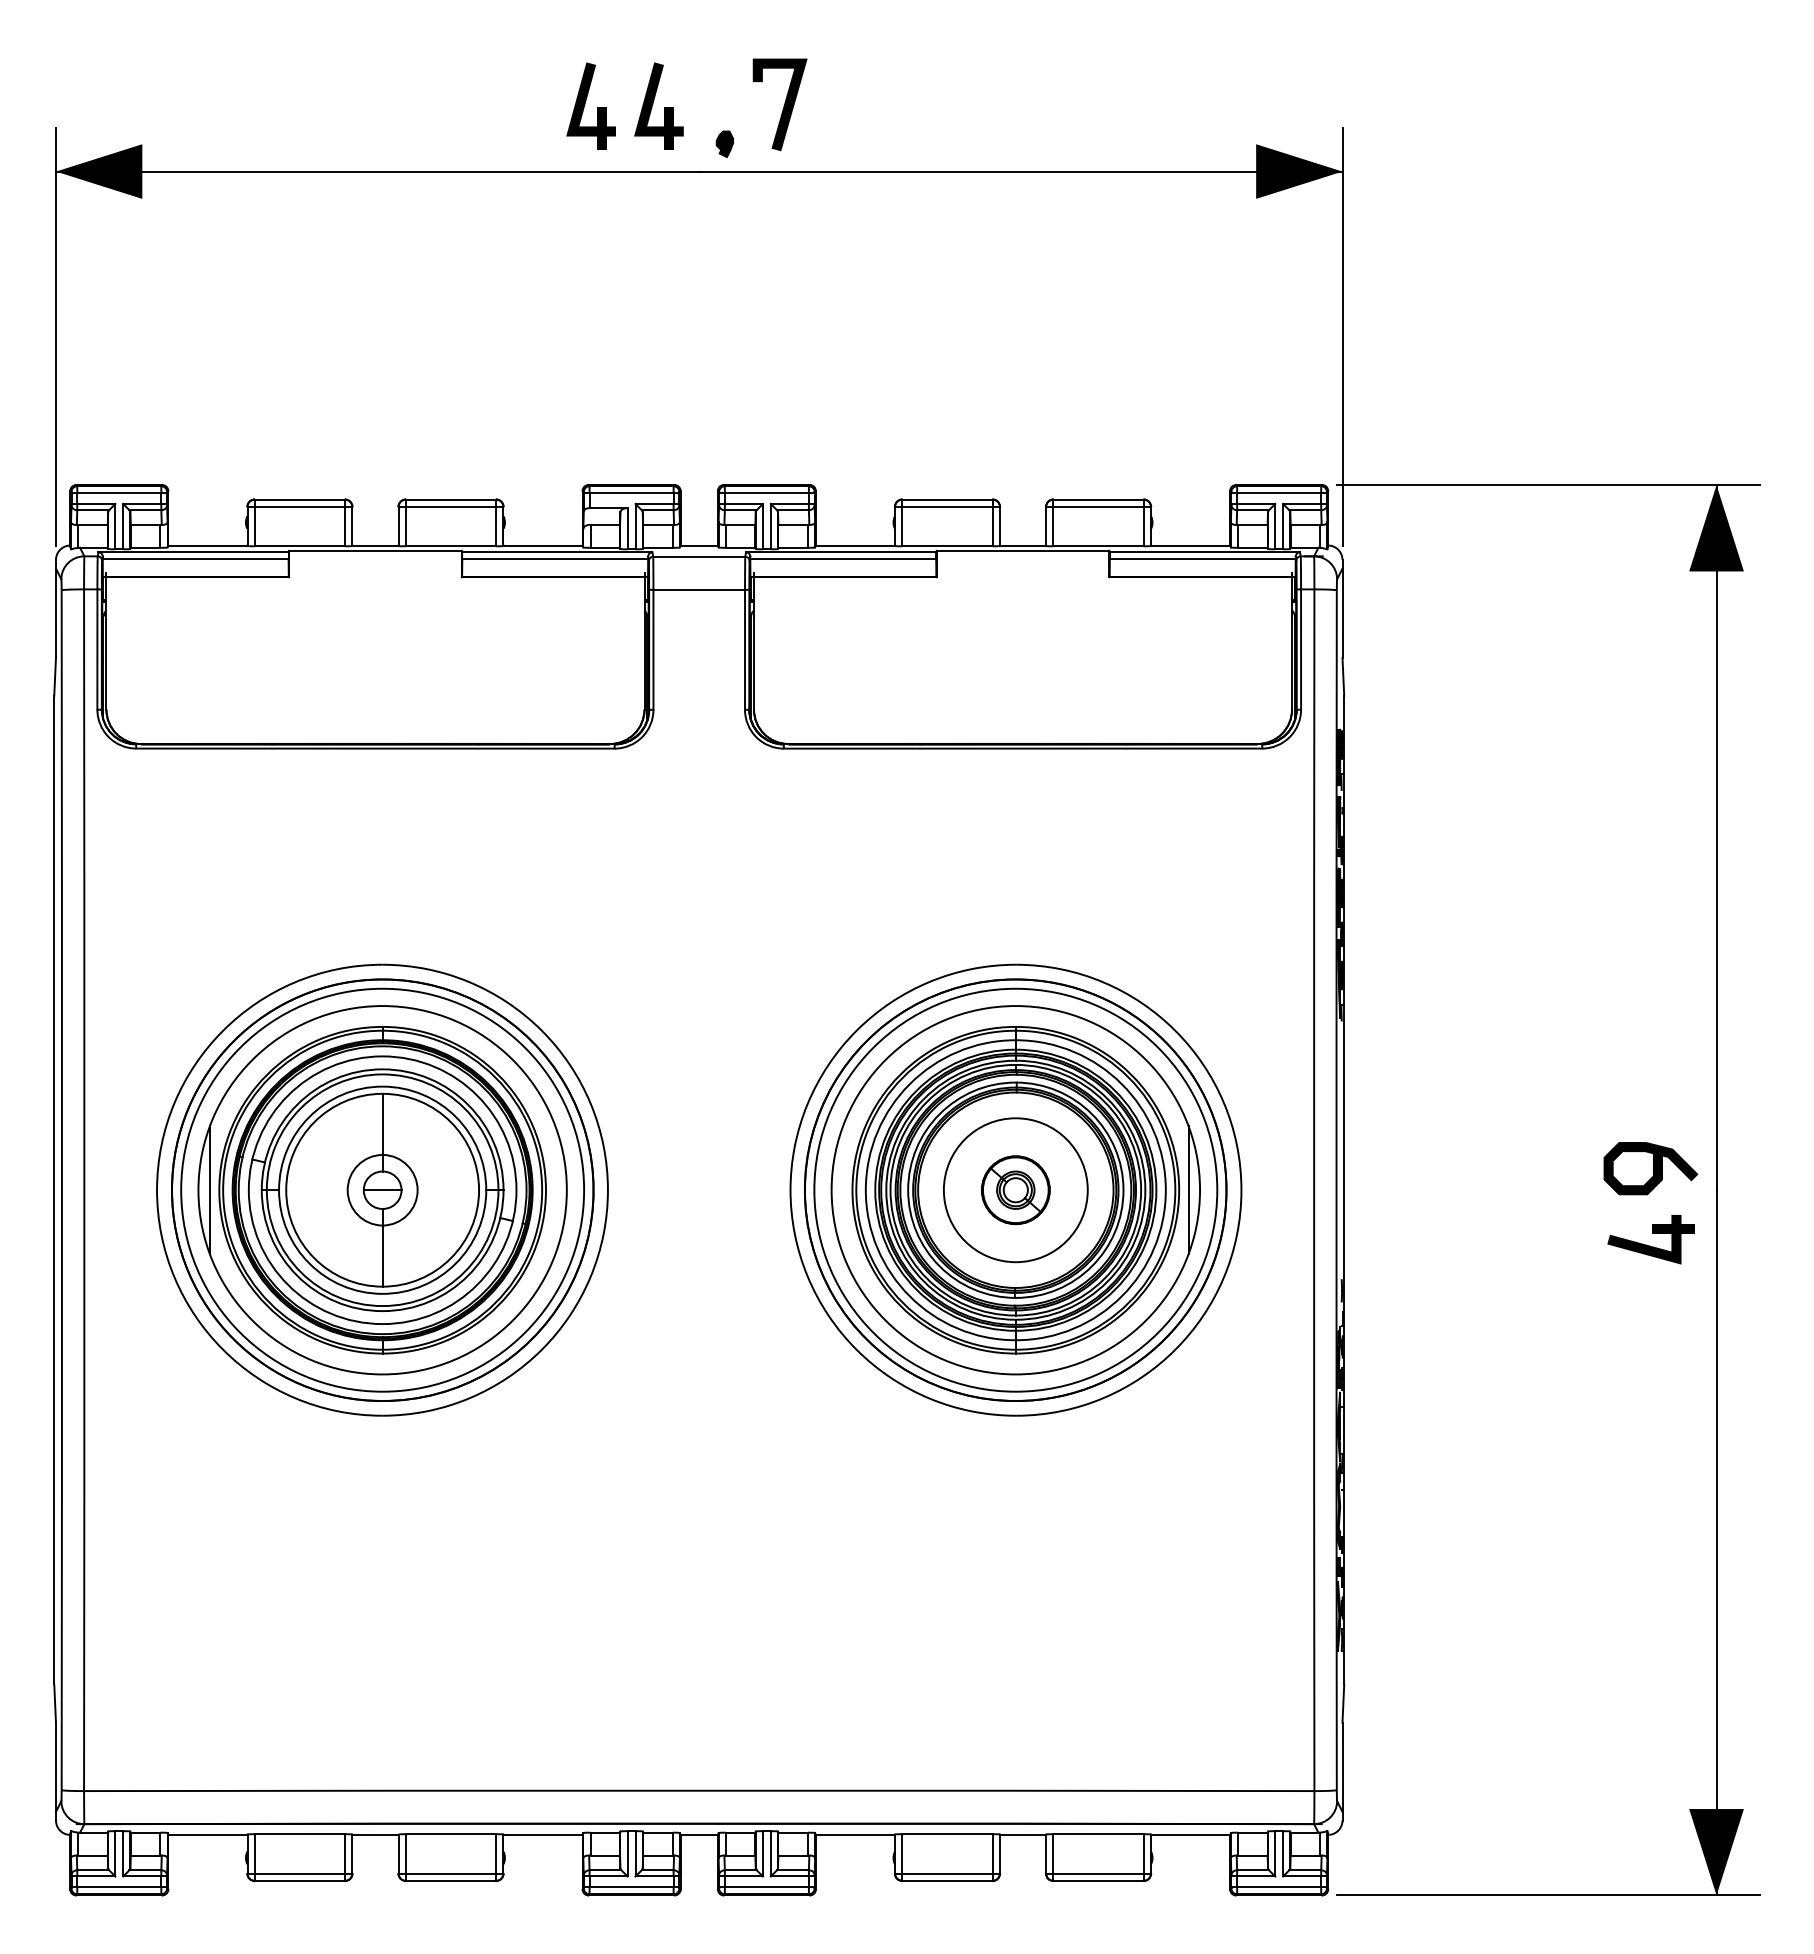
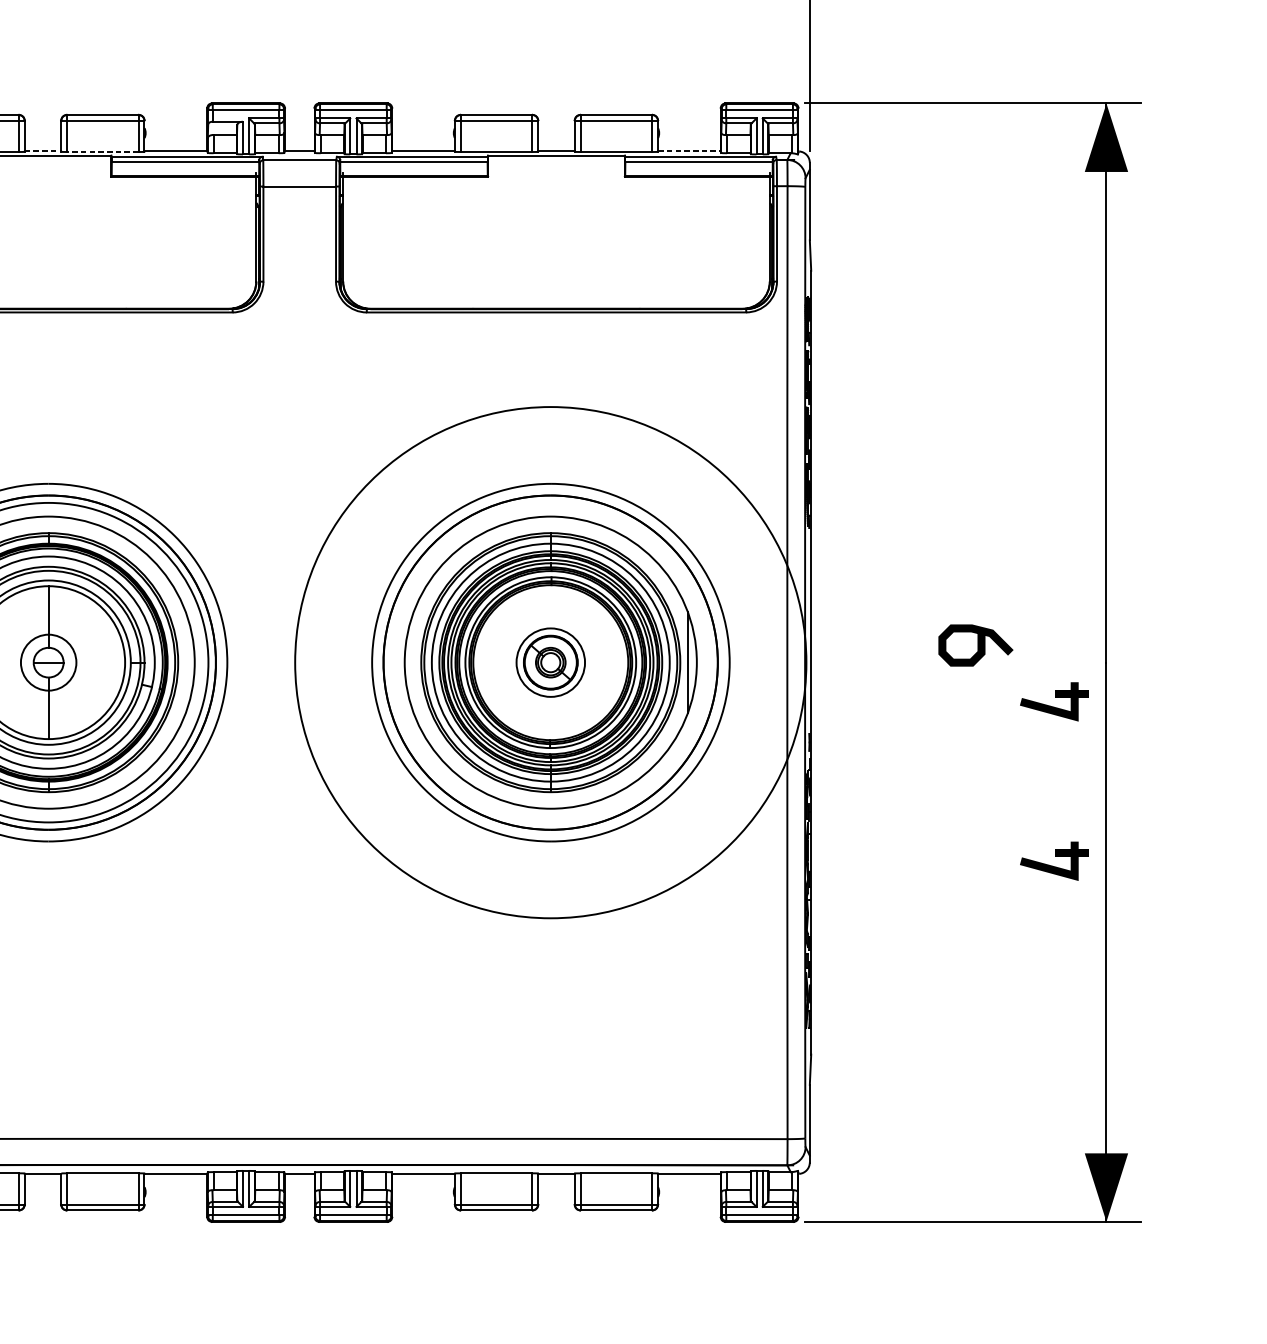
line: (375, 545) -> (43, 151), solid -> dashed
line: (1190, 545) -> (689, 151), solid -> dashed
line: (450, 546) -> (102, 152), solid -> dashed
curve: (1653, 1168) -> (977, 645), moved
circle: (1015, 1189) -> (550, 662), size x1.6
circle: (1015, 1190) -> (550, 662), size x0.6
part: (1650, 1440) -> (1054, 861), added

